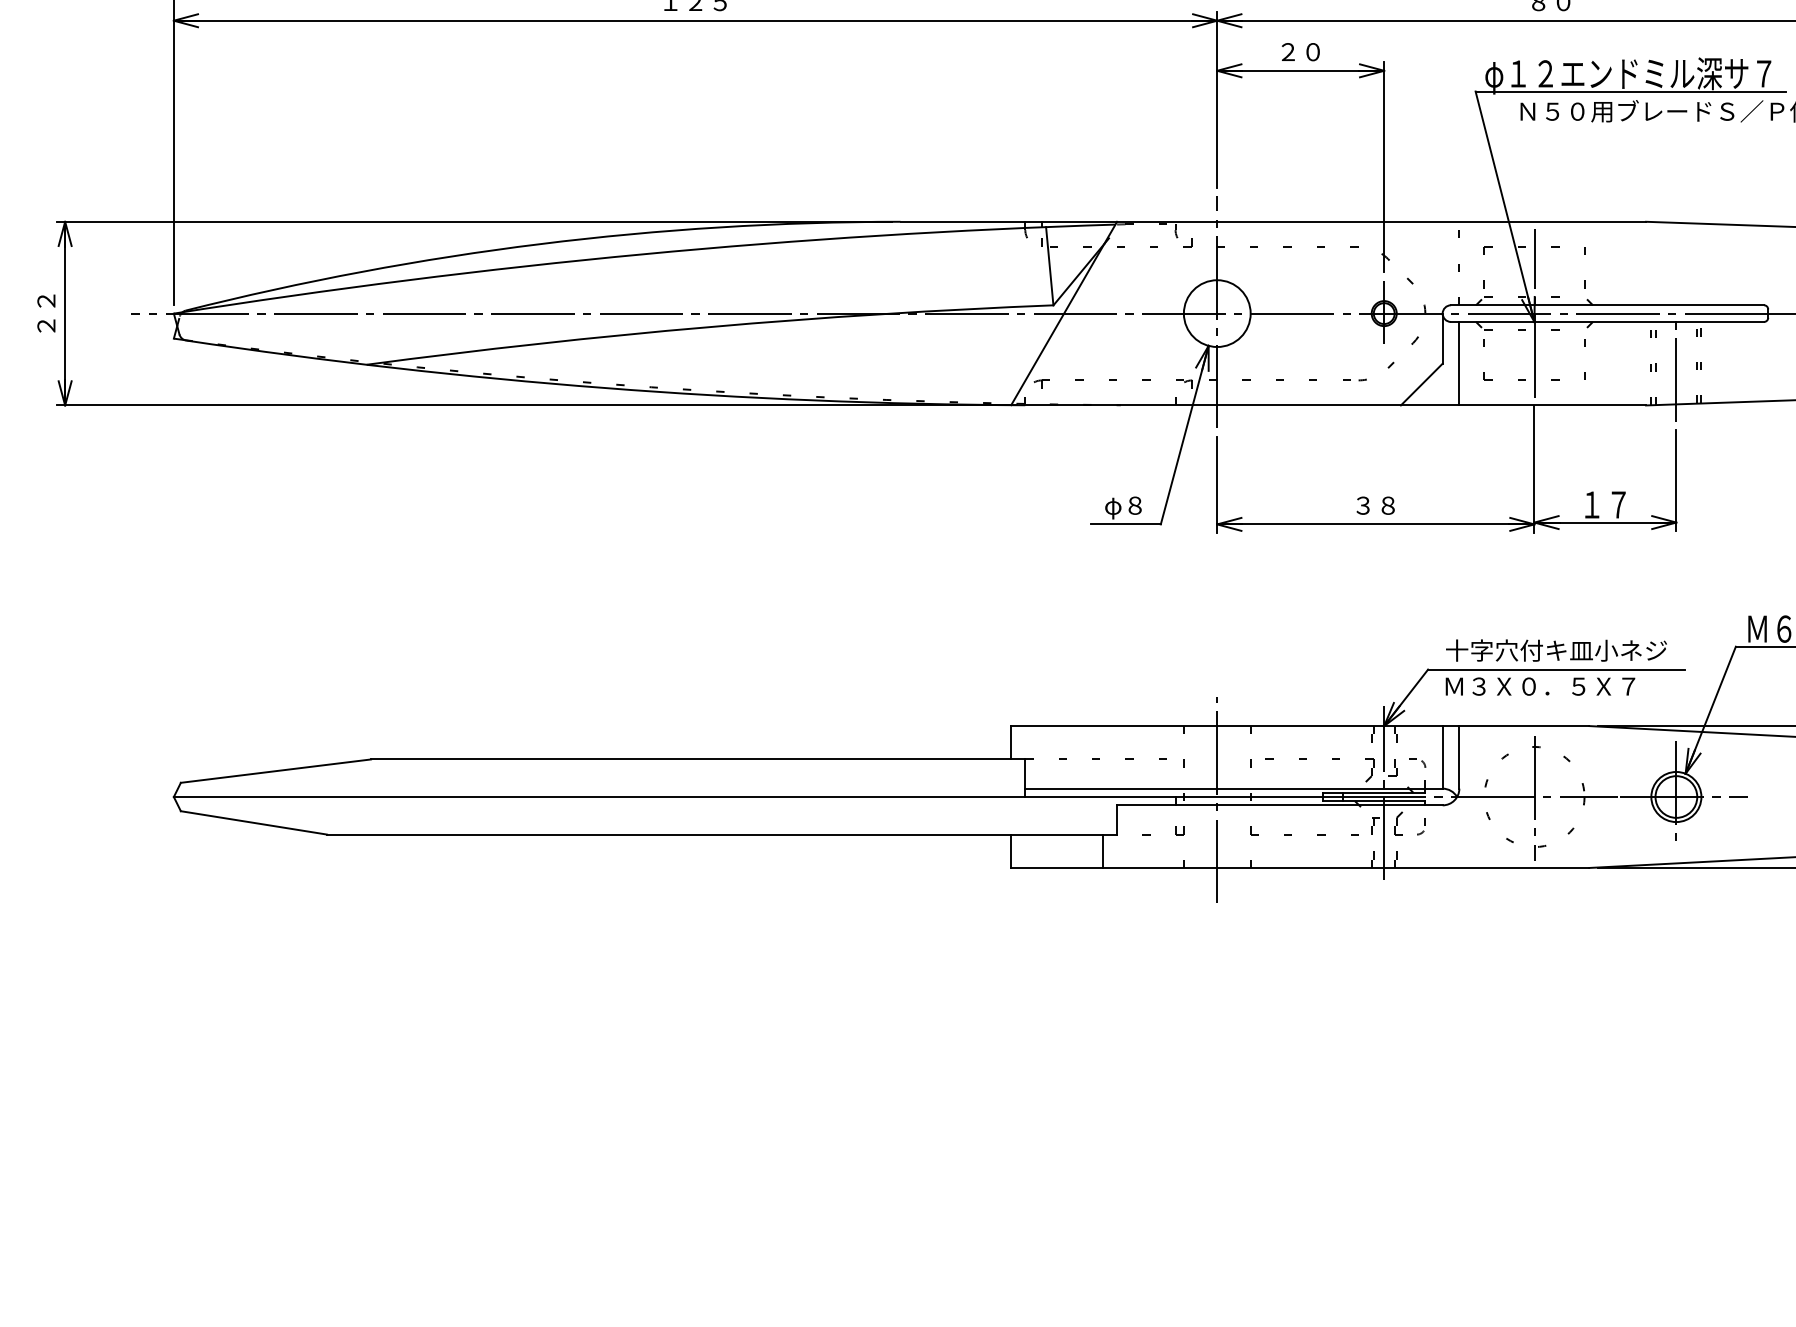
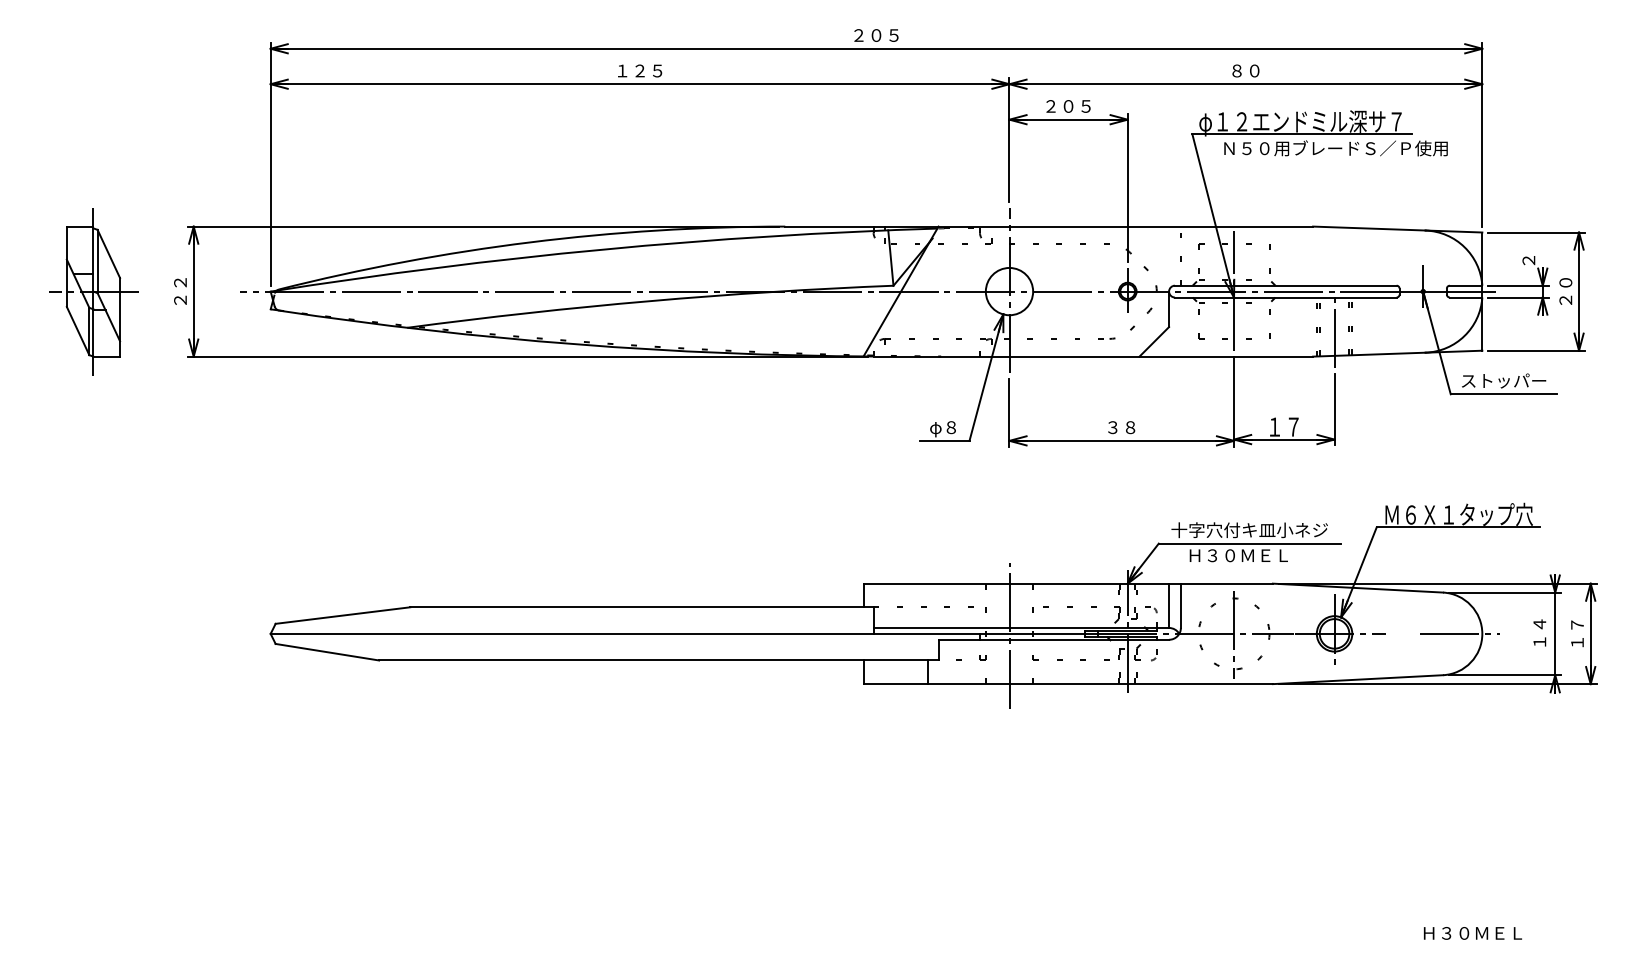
text: (1300, 52) -> (1068, 106), ２０ -> ２０５
line: (1458, 362) -> (1180, 326), removed
text: (1540, 686) -> (1238, 555), Ｍ３Ｘ０．５Ｘ７ -> Ｈ３０ＭＥＬ

